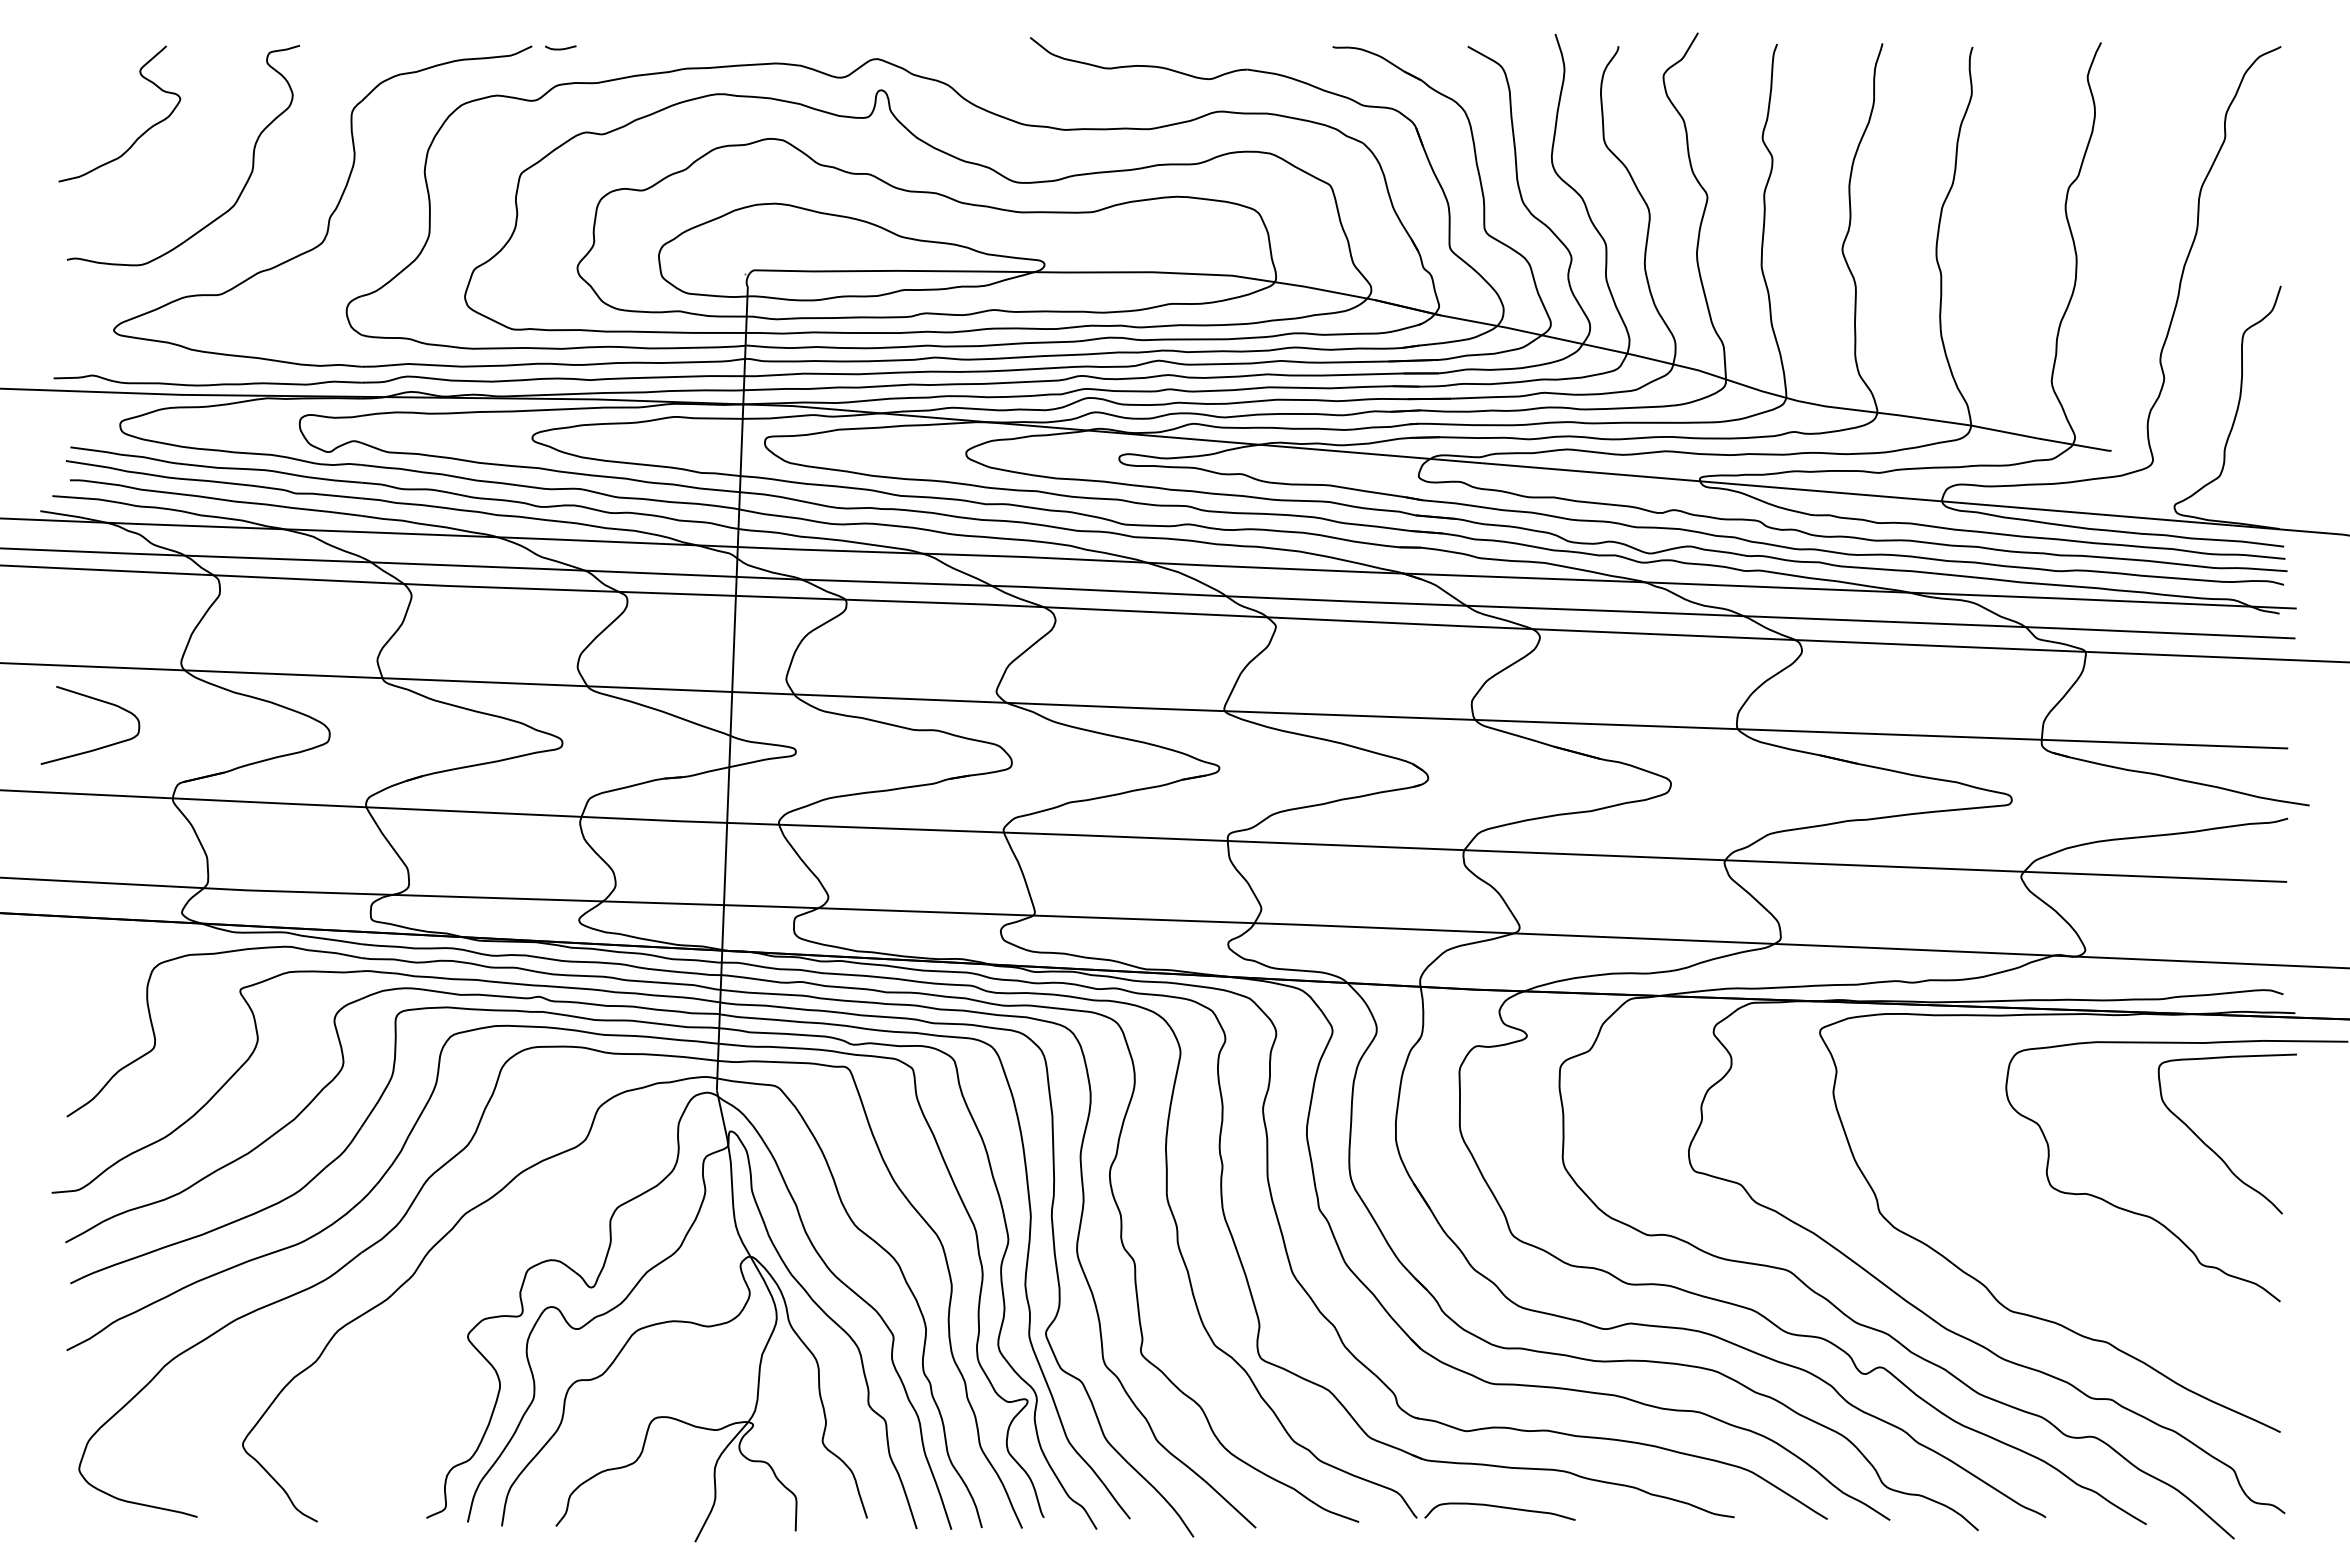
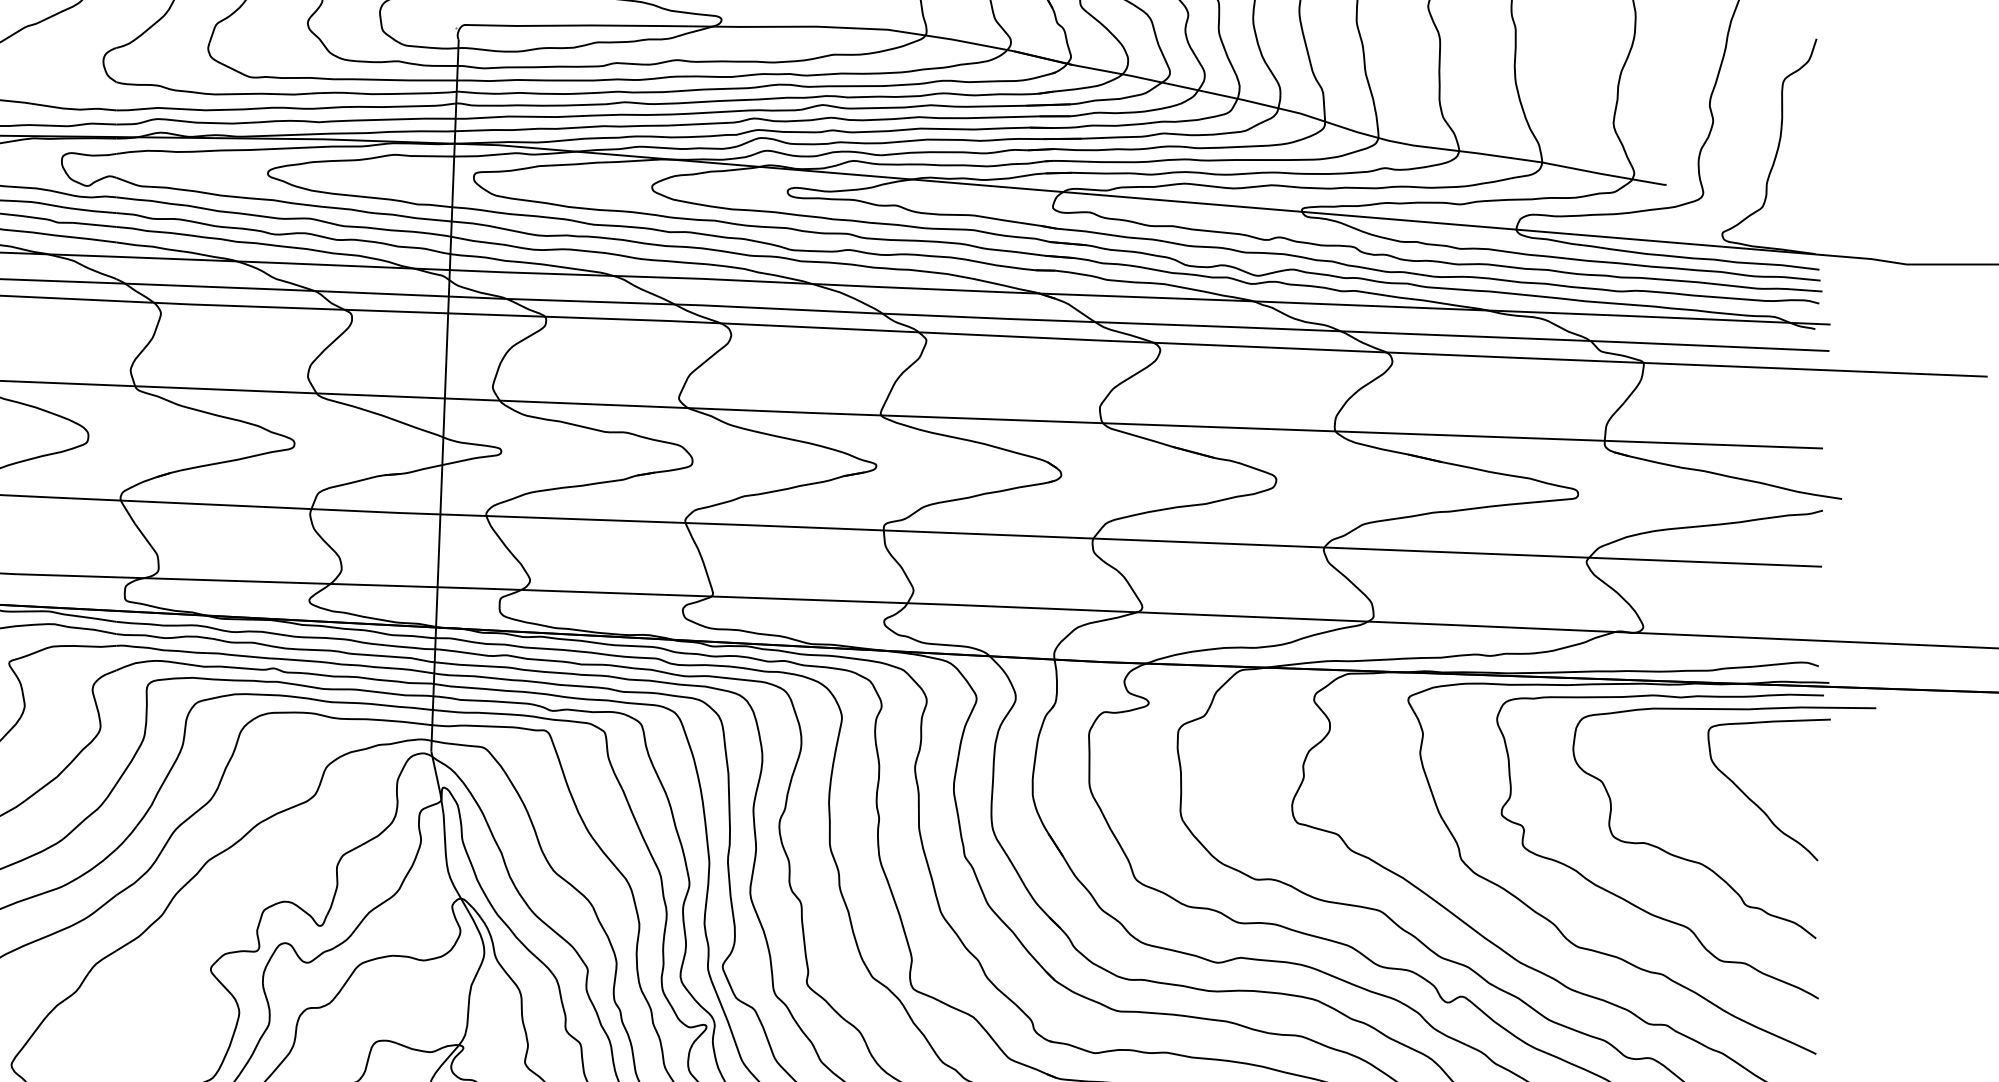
curve: (2067, 1258) -> (1627, 900), added

